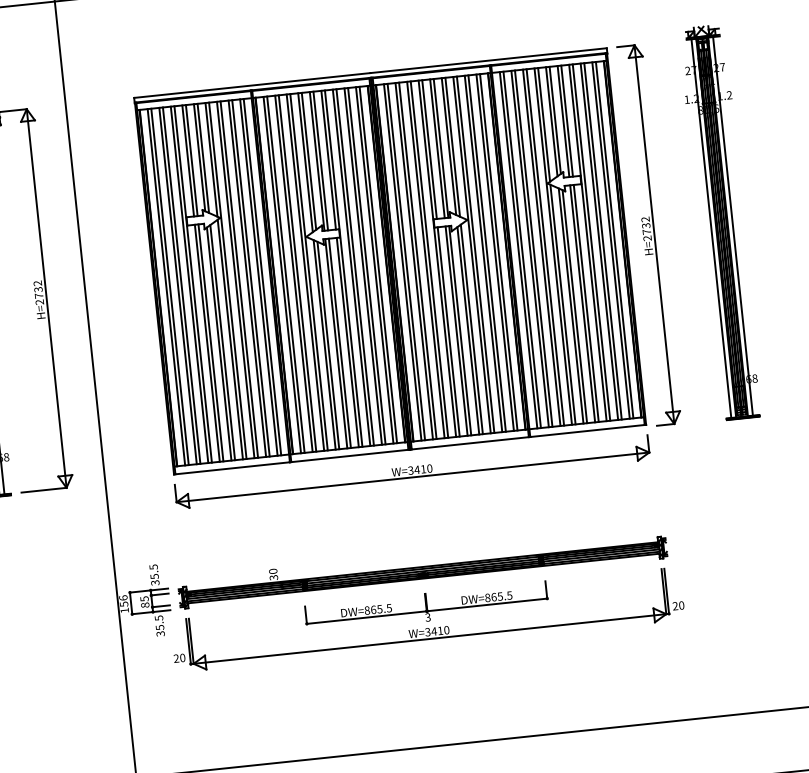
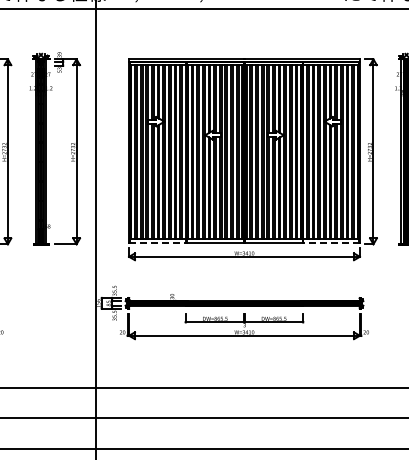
line: (588, 431) -> (331, 243), solid -> dashed
line: (234, 468) -> (158, 243), solid -> dashed

